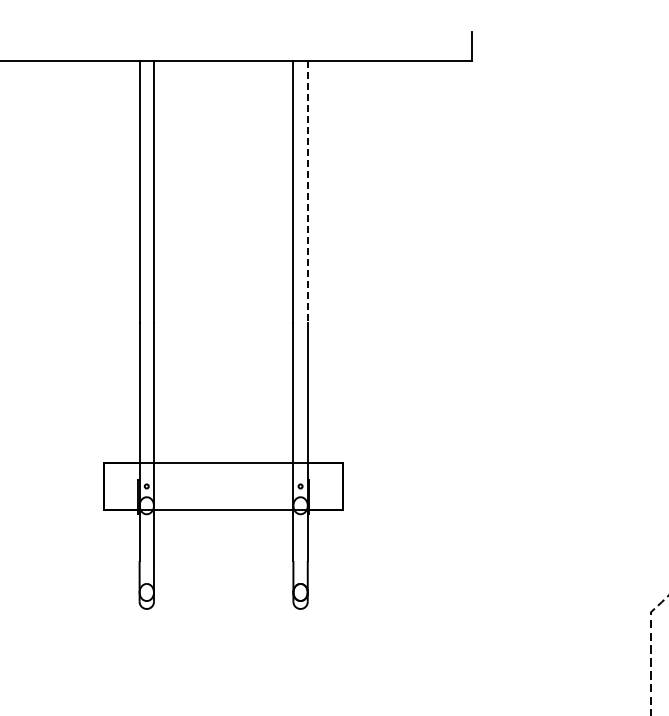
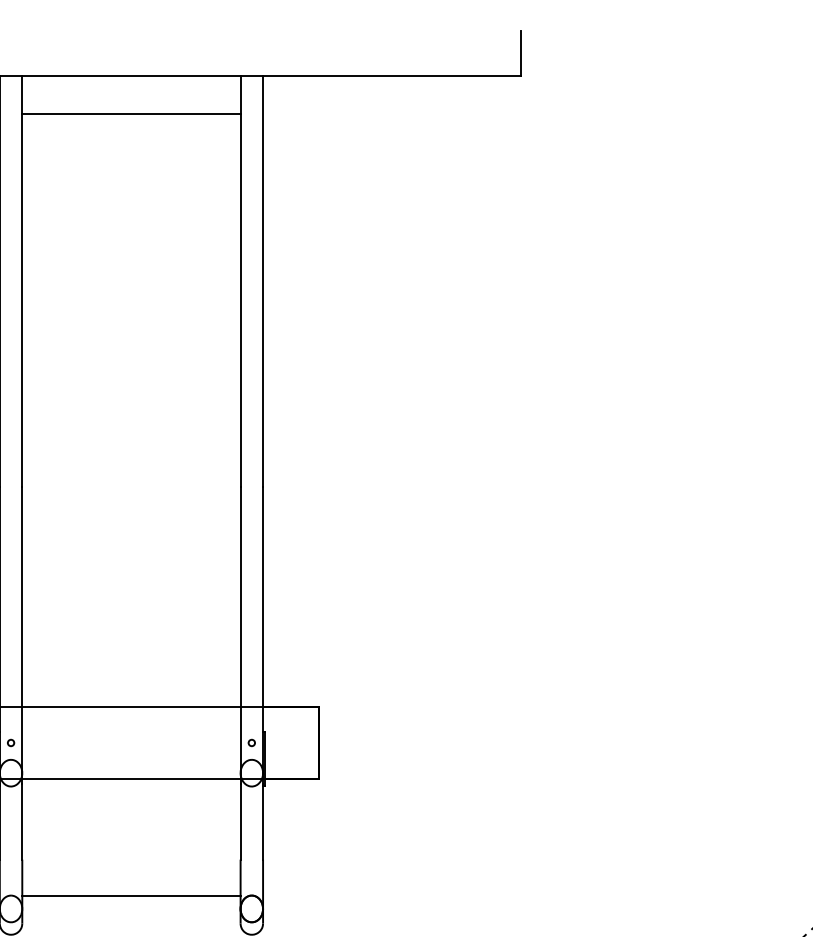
line: (223, 84) -> (131, 113), added
line: (307, 192) -> (262, 282), dashed -> solid
line: (223, 584) -> (131, 896), added

